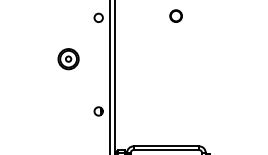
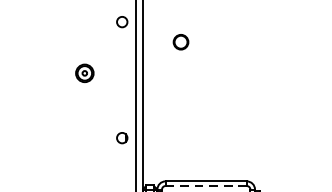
circle: (175, 15) -> (180, 41), moved
part: (68, 59) -> (84, 73), size x0.7
line: (166, 150) -> (206, 186), solid -> dashed

